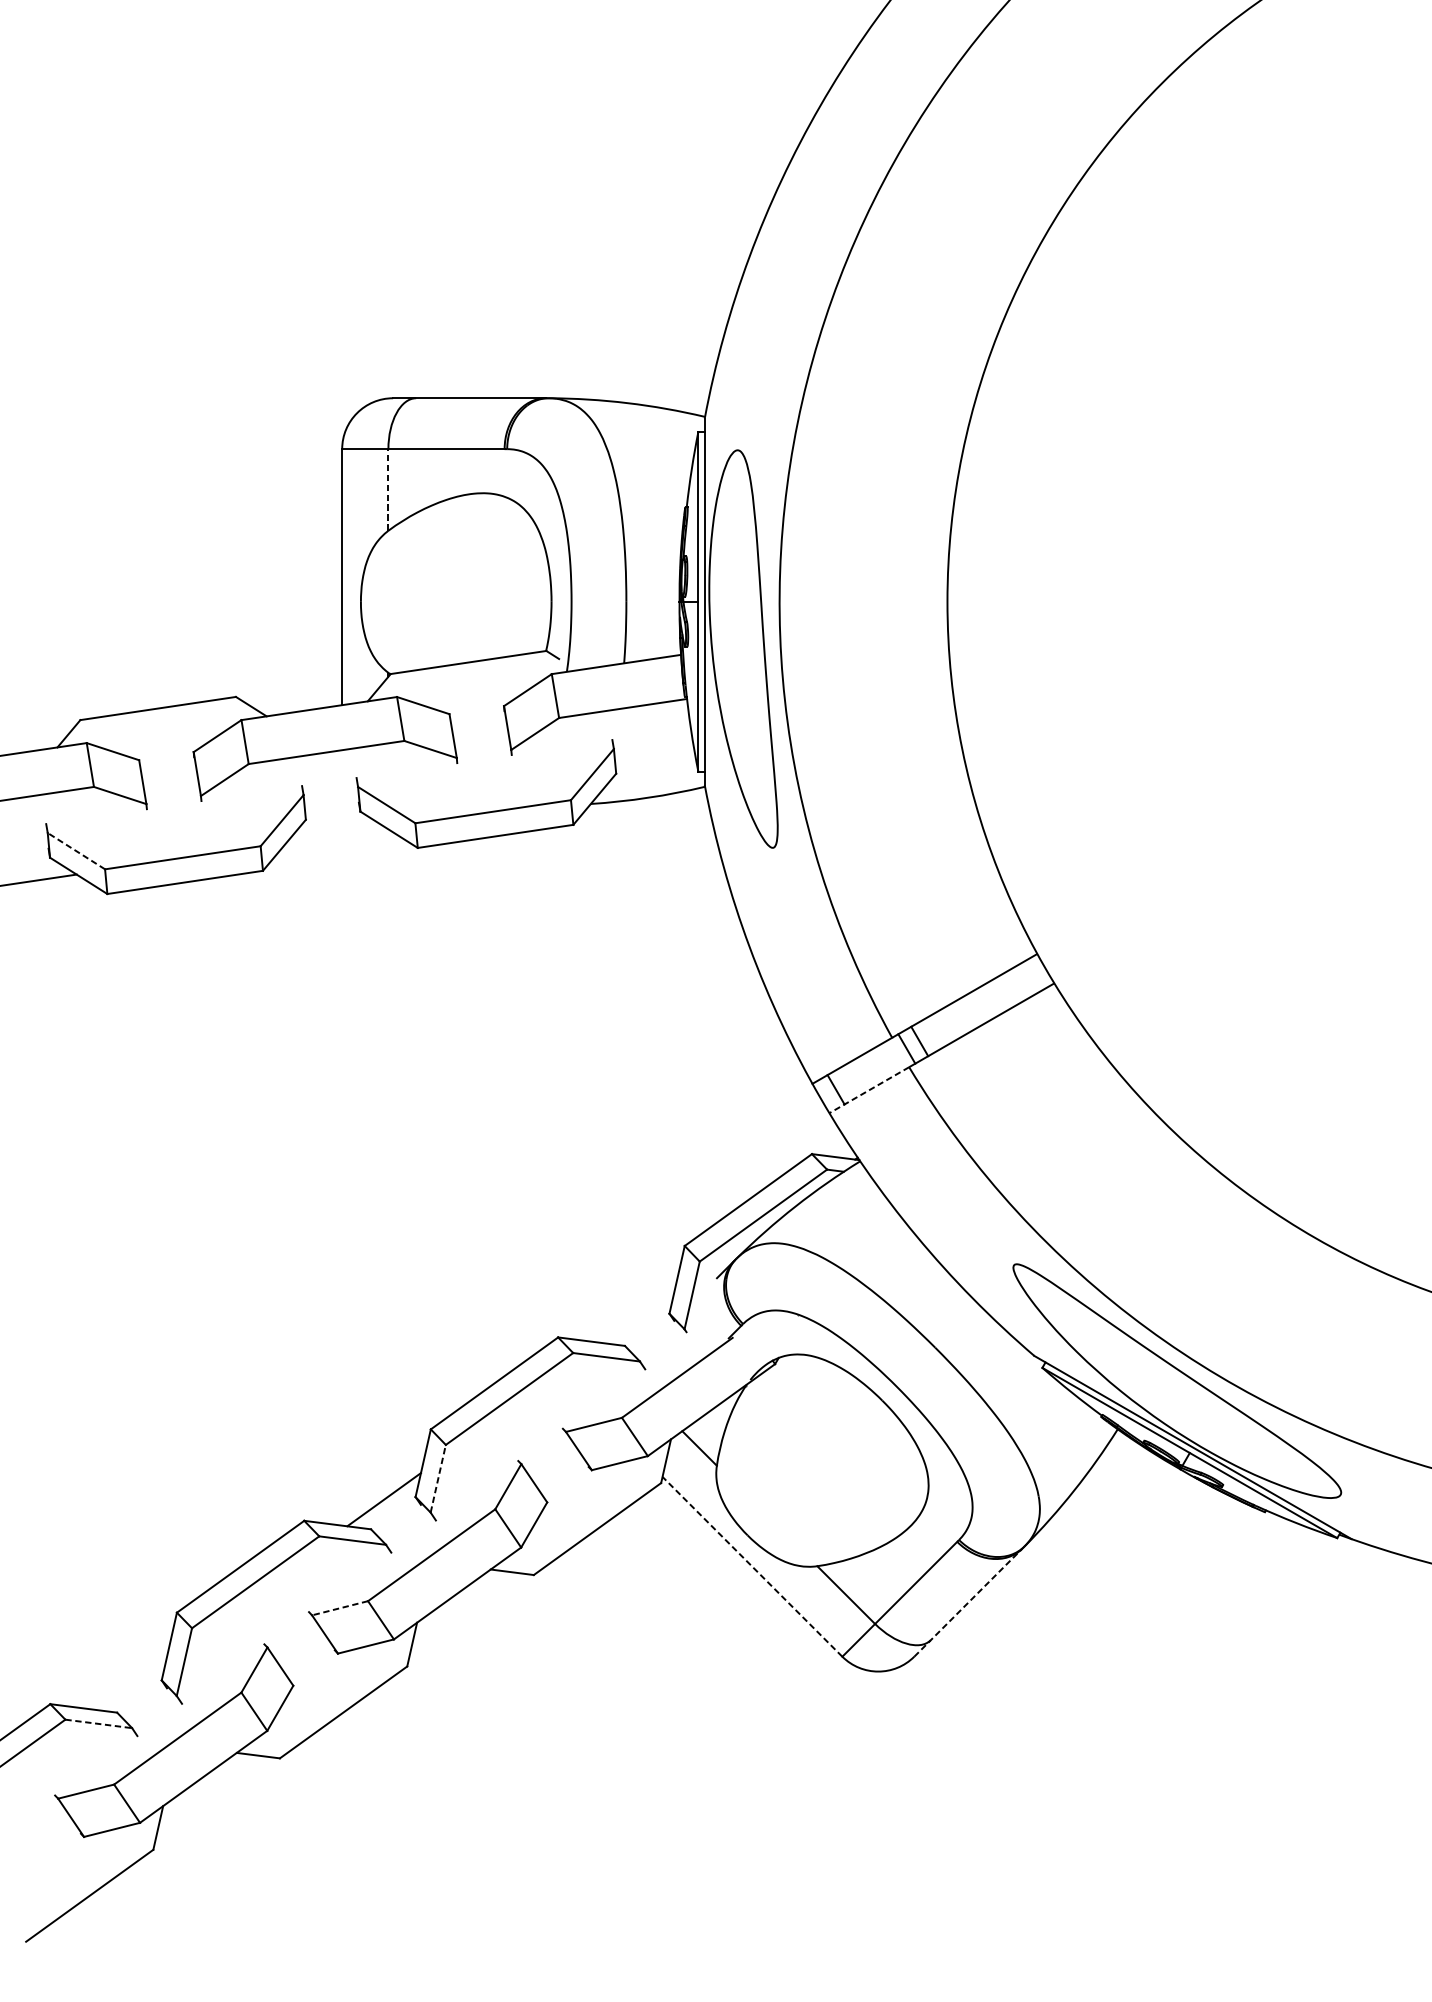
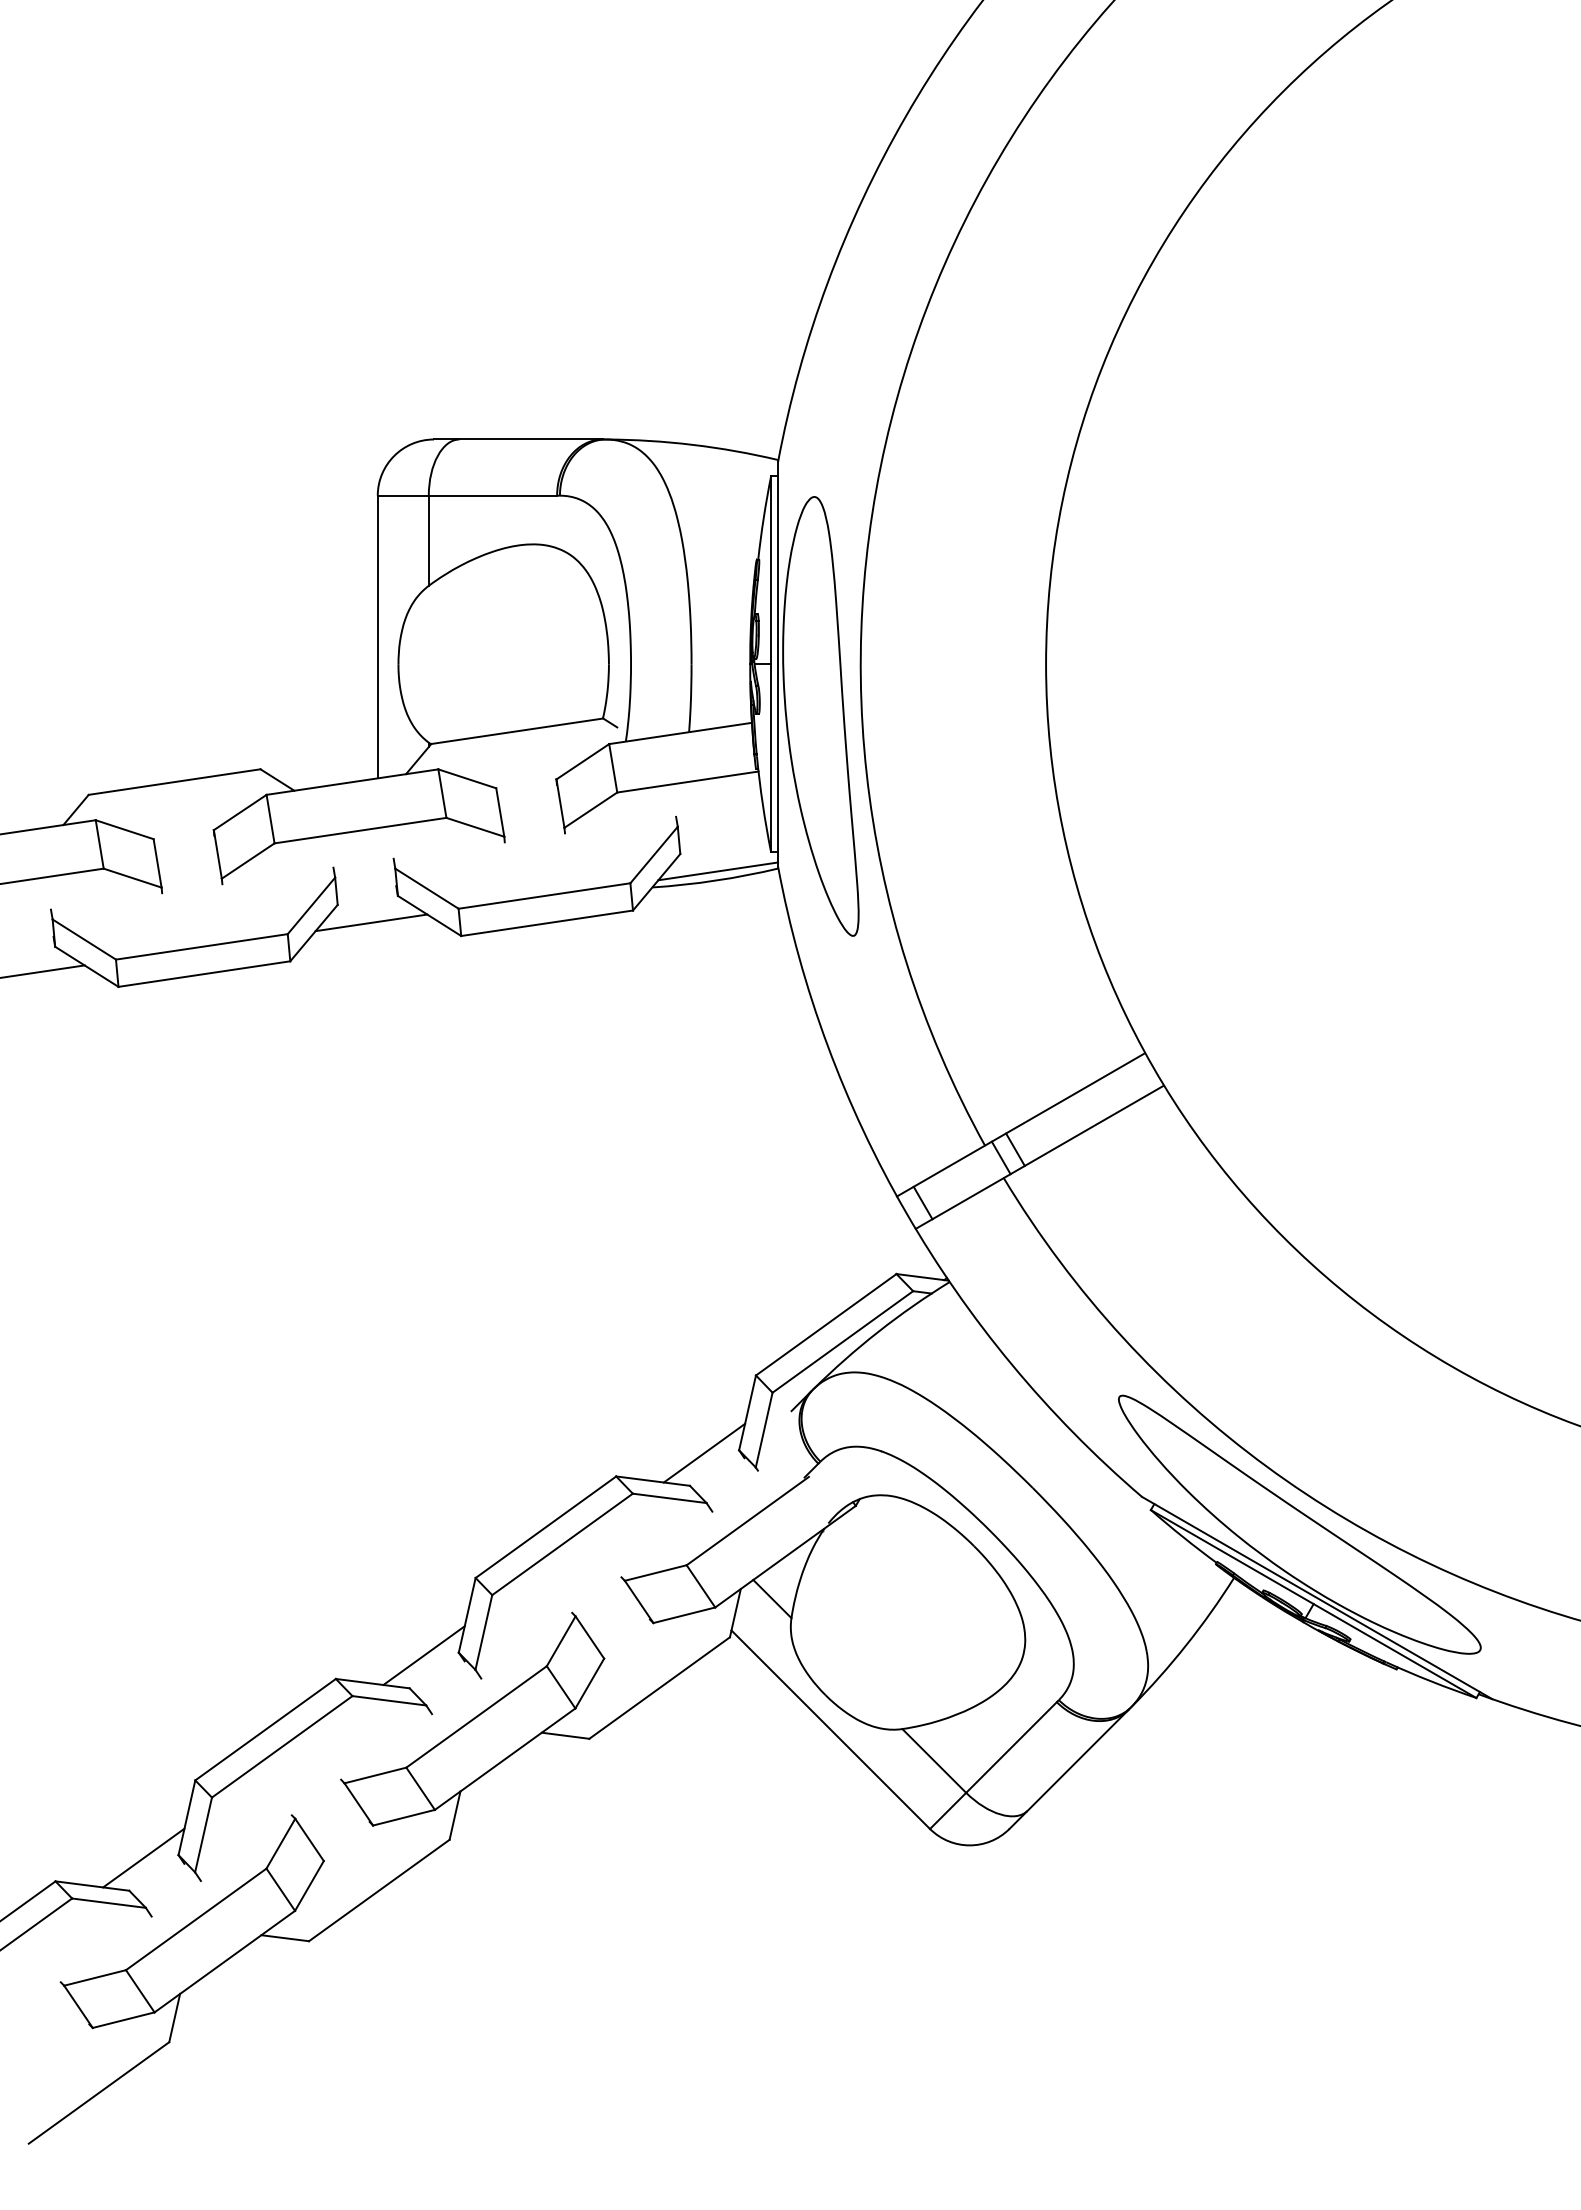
line: (388, 489) -> (428, 540), dashed -> solid
line: (650, 789) -> (718, 871), added
line: (336, 835) -> (371, 922), added
line: (75, 851) -> (83, 939), dashed -> solid
line: (869, 1090) -> (959, 1203), dashed -> solid
line: (638, 1315) -> (704, 1452), added
line: (437, 1478) -> (483, 1632), dashed -> solid
line: (752, 1566) -> (830, 1729), dashed -> solid
line: (968, 1602) -> (1069, 1769), dashed -> solid
line: (340, 1608) -> (375, 1775), dashed -> solid
line: (130, 1682) -> (143, 1857), added
line: (99, 1724) -> (109, 1903), dashed -> solid

